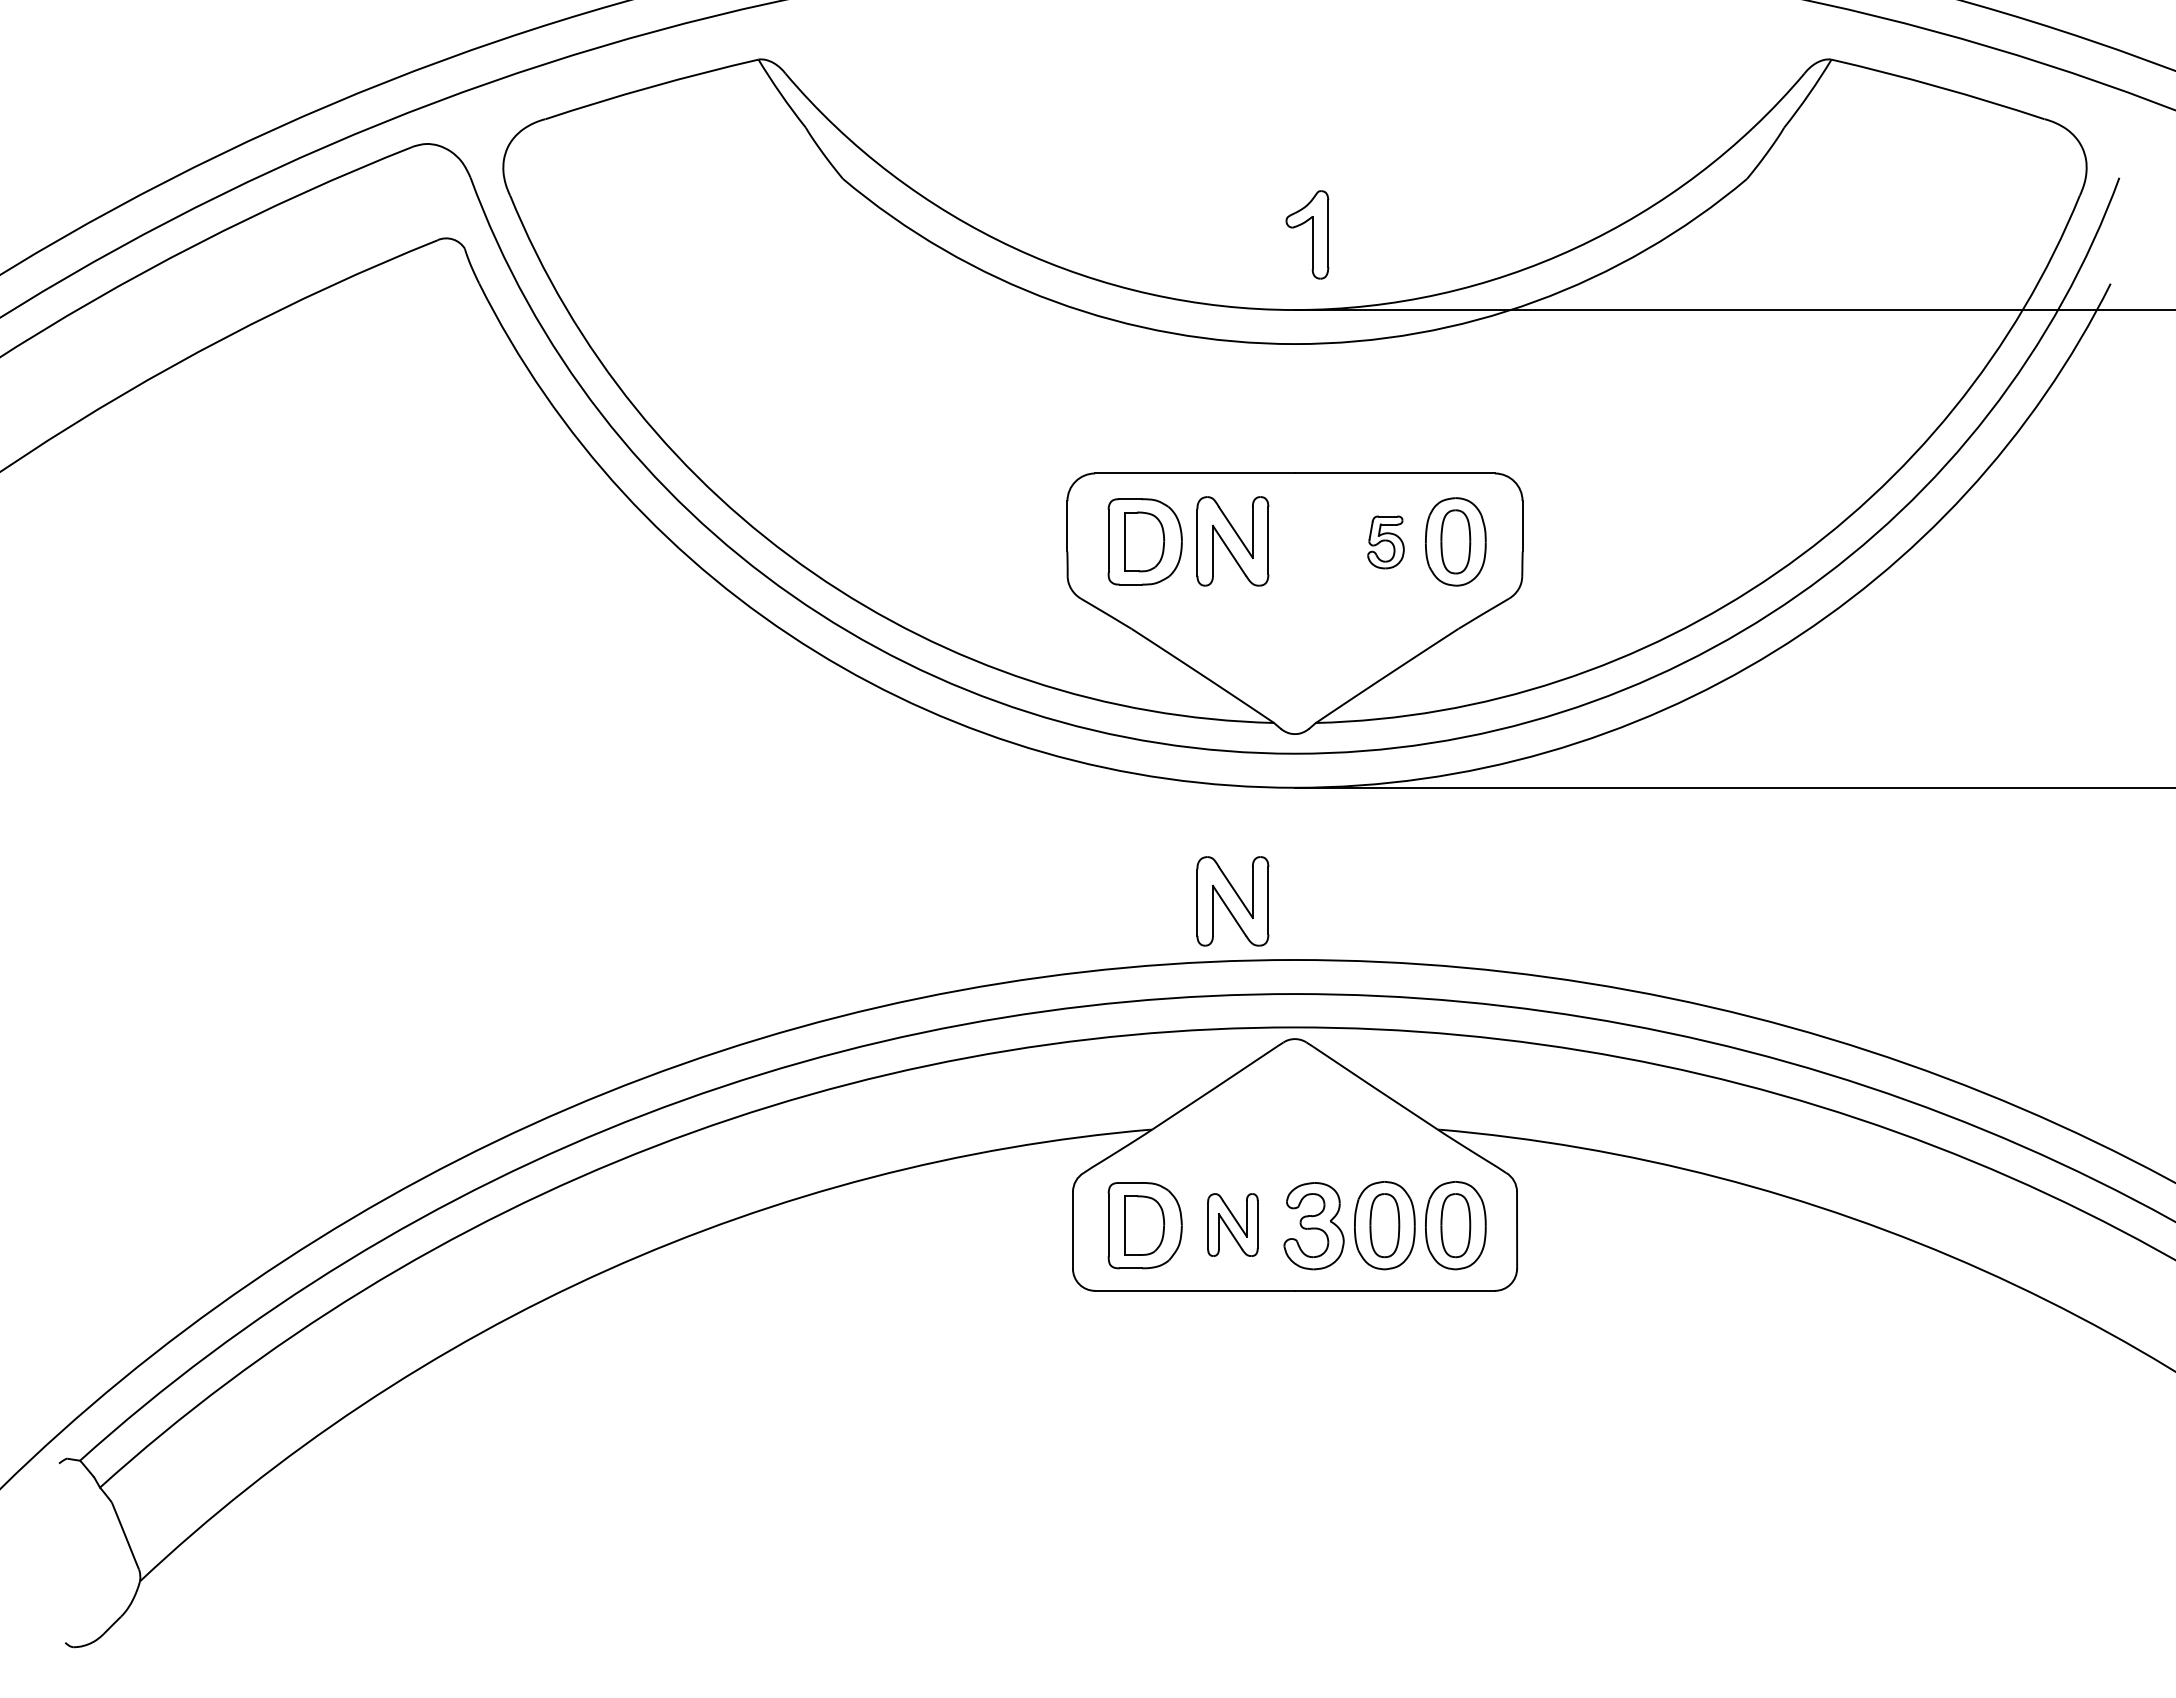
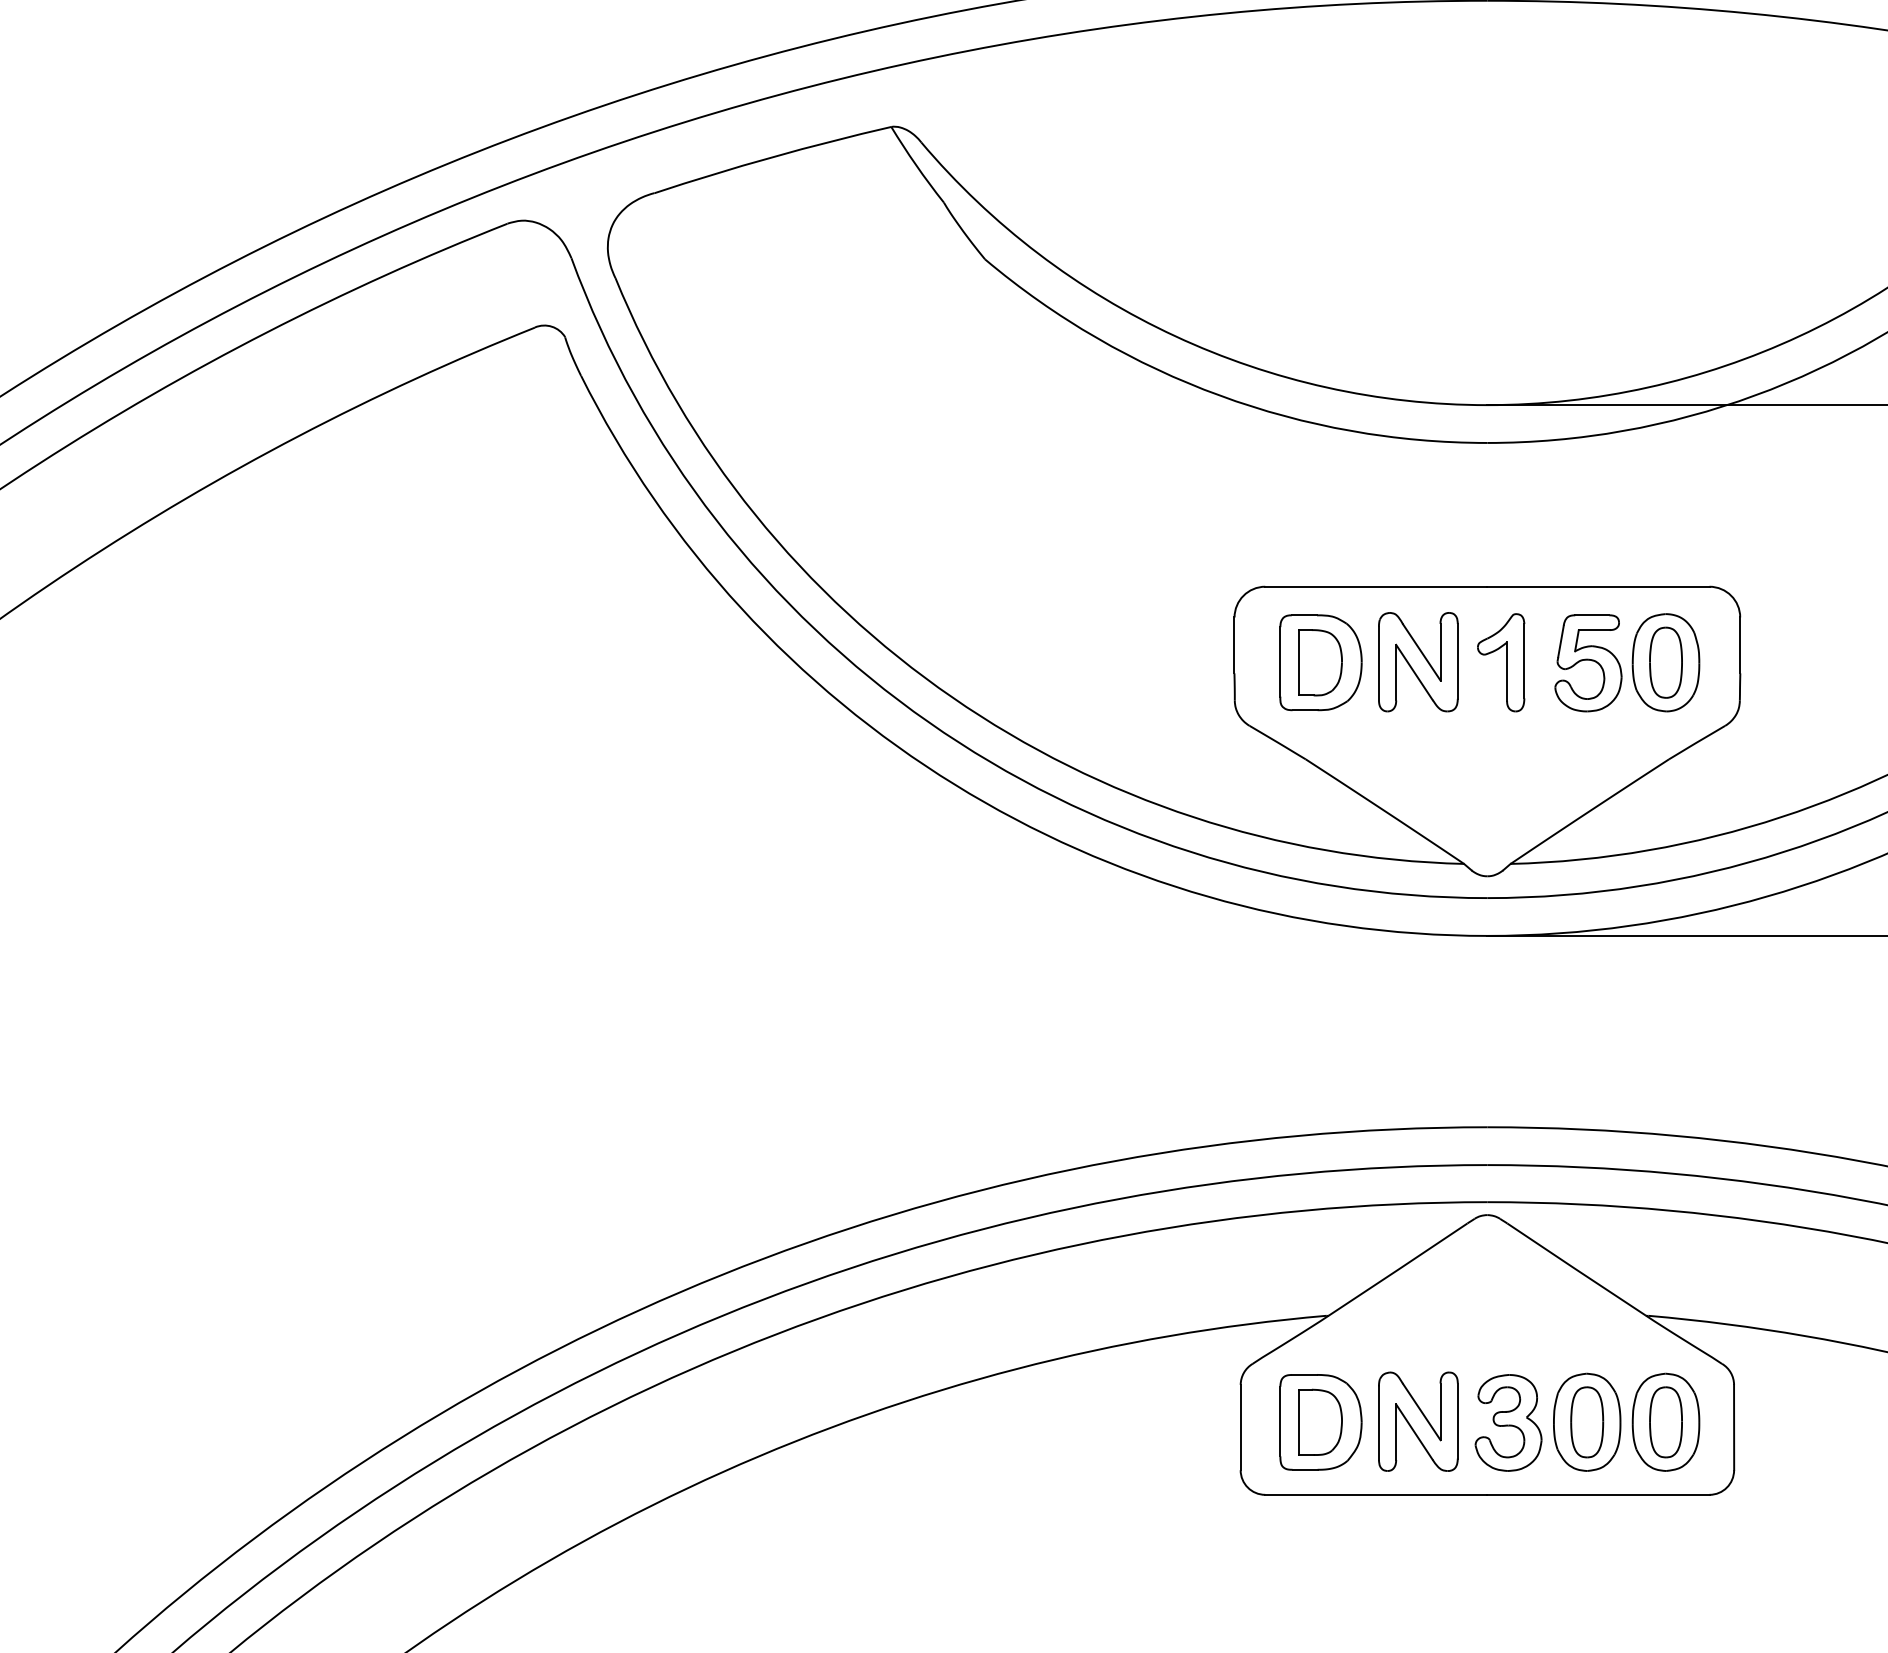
part: (1307, 234) -> (1501, 662), moved
part: (1385, 542) -> (1587, 663), size x1.67
part: (1232, 901) -> (1417, 1062), removed
part: (1232, 1224) -> (1417, 1421), size x1.43

